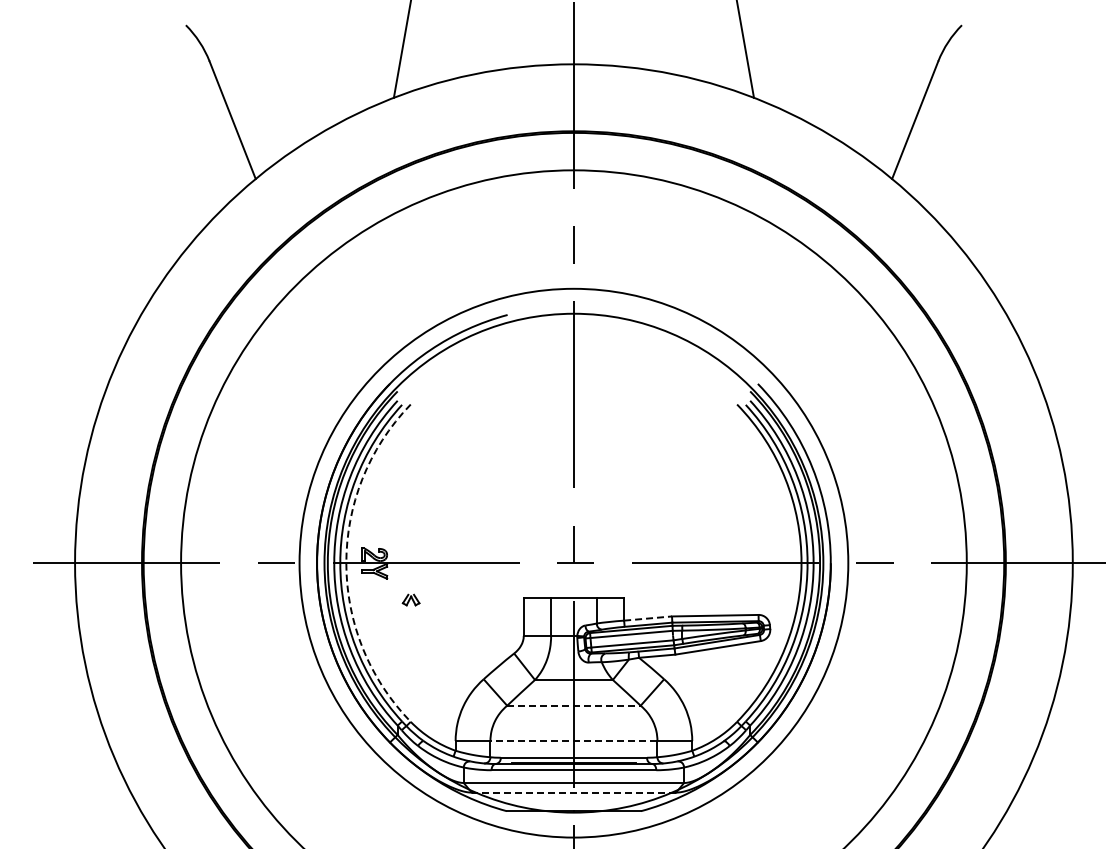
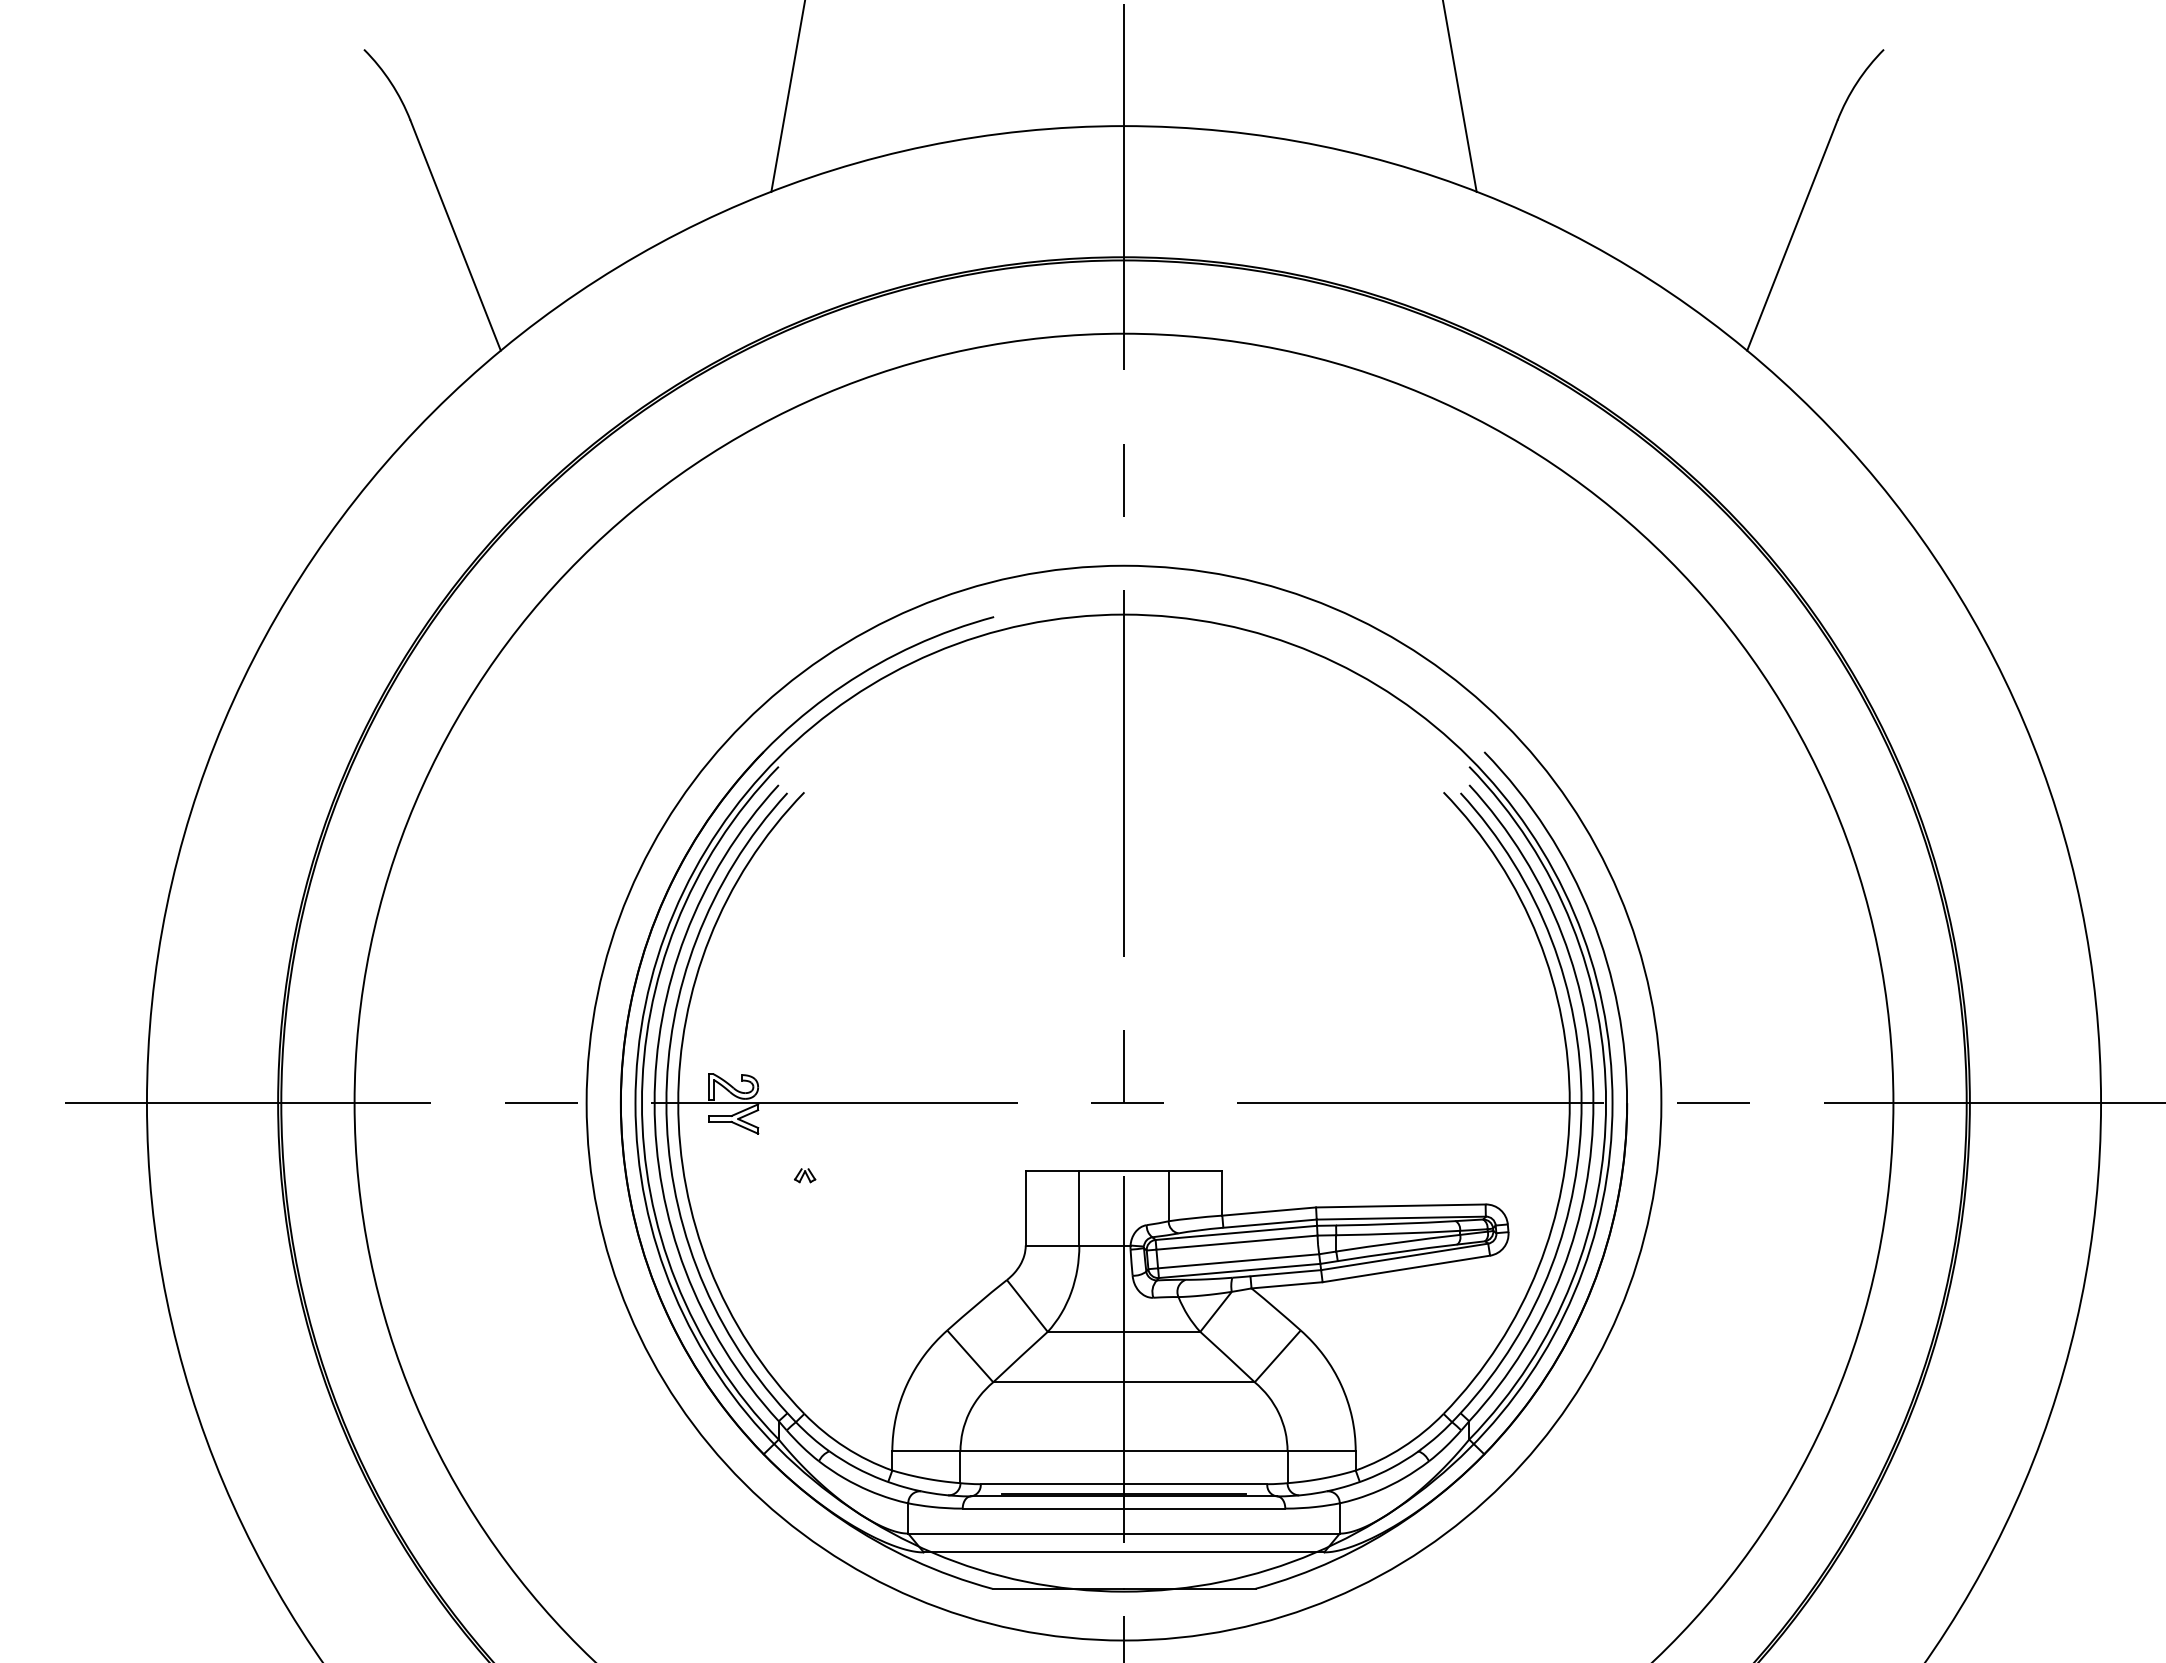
arc: (346, 563) -> (678, 1103), dashed -> solid
part: (410, 600) -> (803, 1176), size x0.62
line: (648, 618) -> (1270, 1211), dashed -> solid
line: (573, 705) -> (1123, 1381), dashed -> solid
line: (573, 741) -> (1123, 1452), dashed -> solid
line: (573, 792) -> (1123, 1552), dashed -> solid

